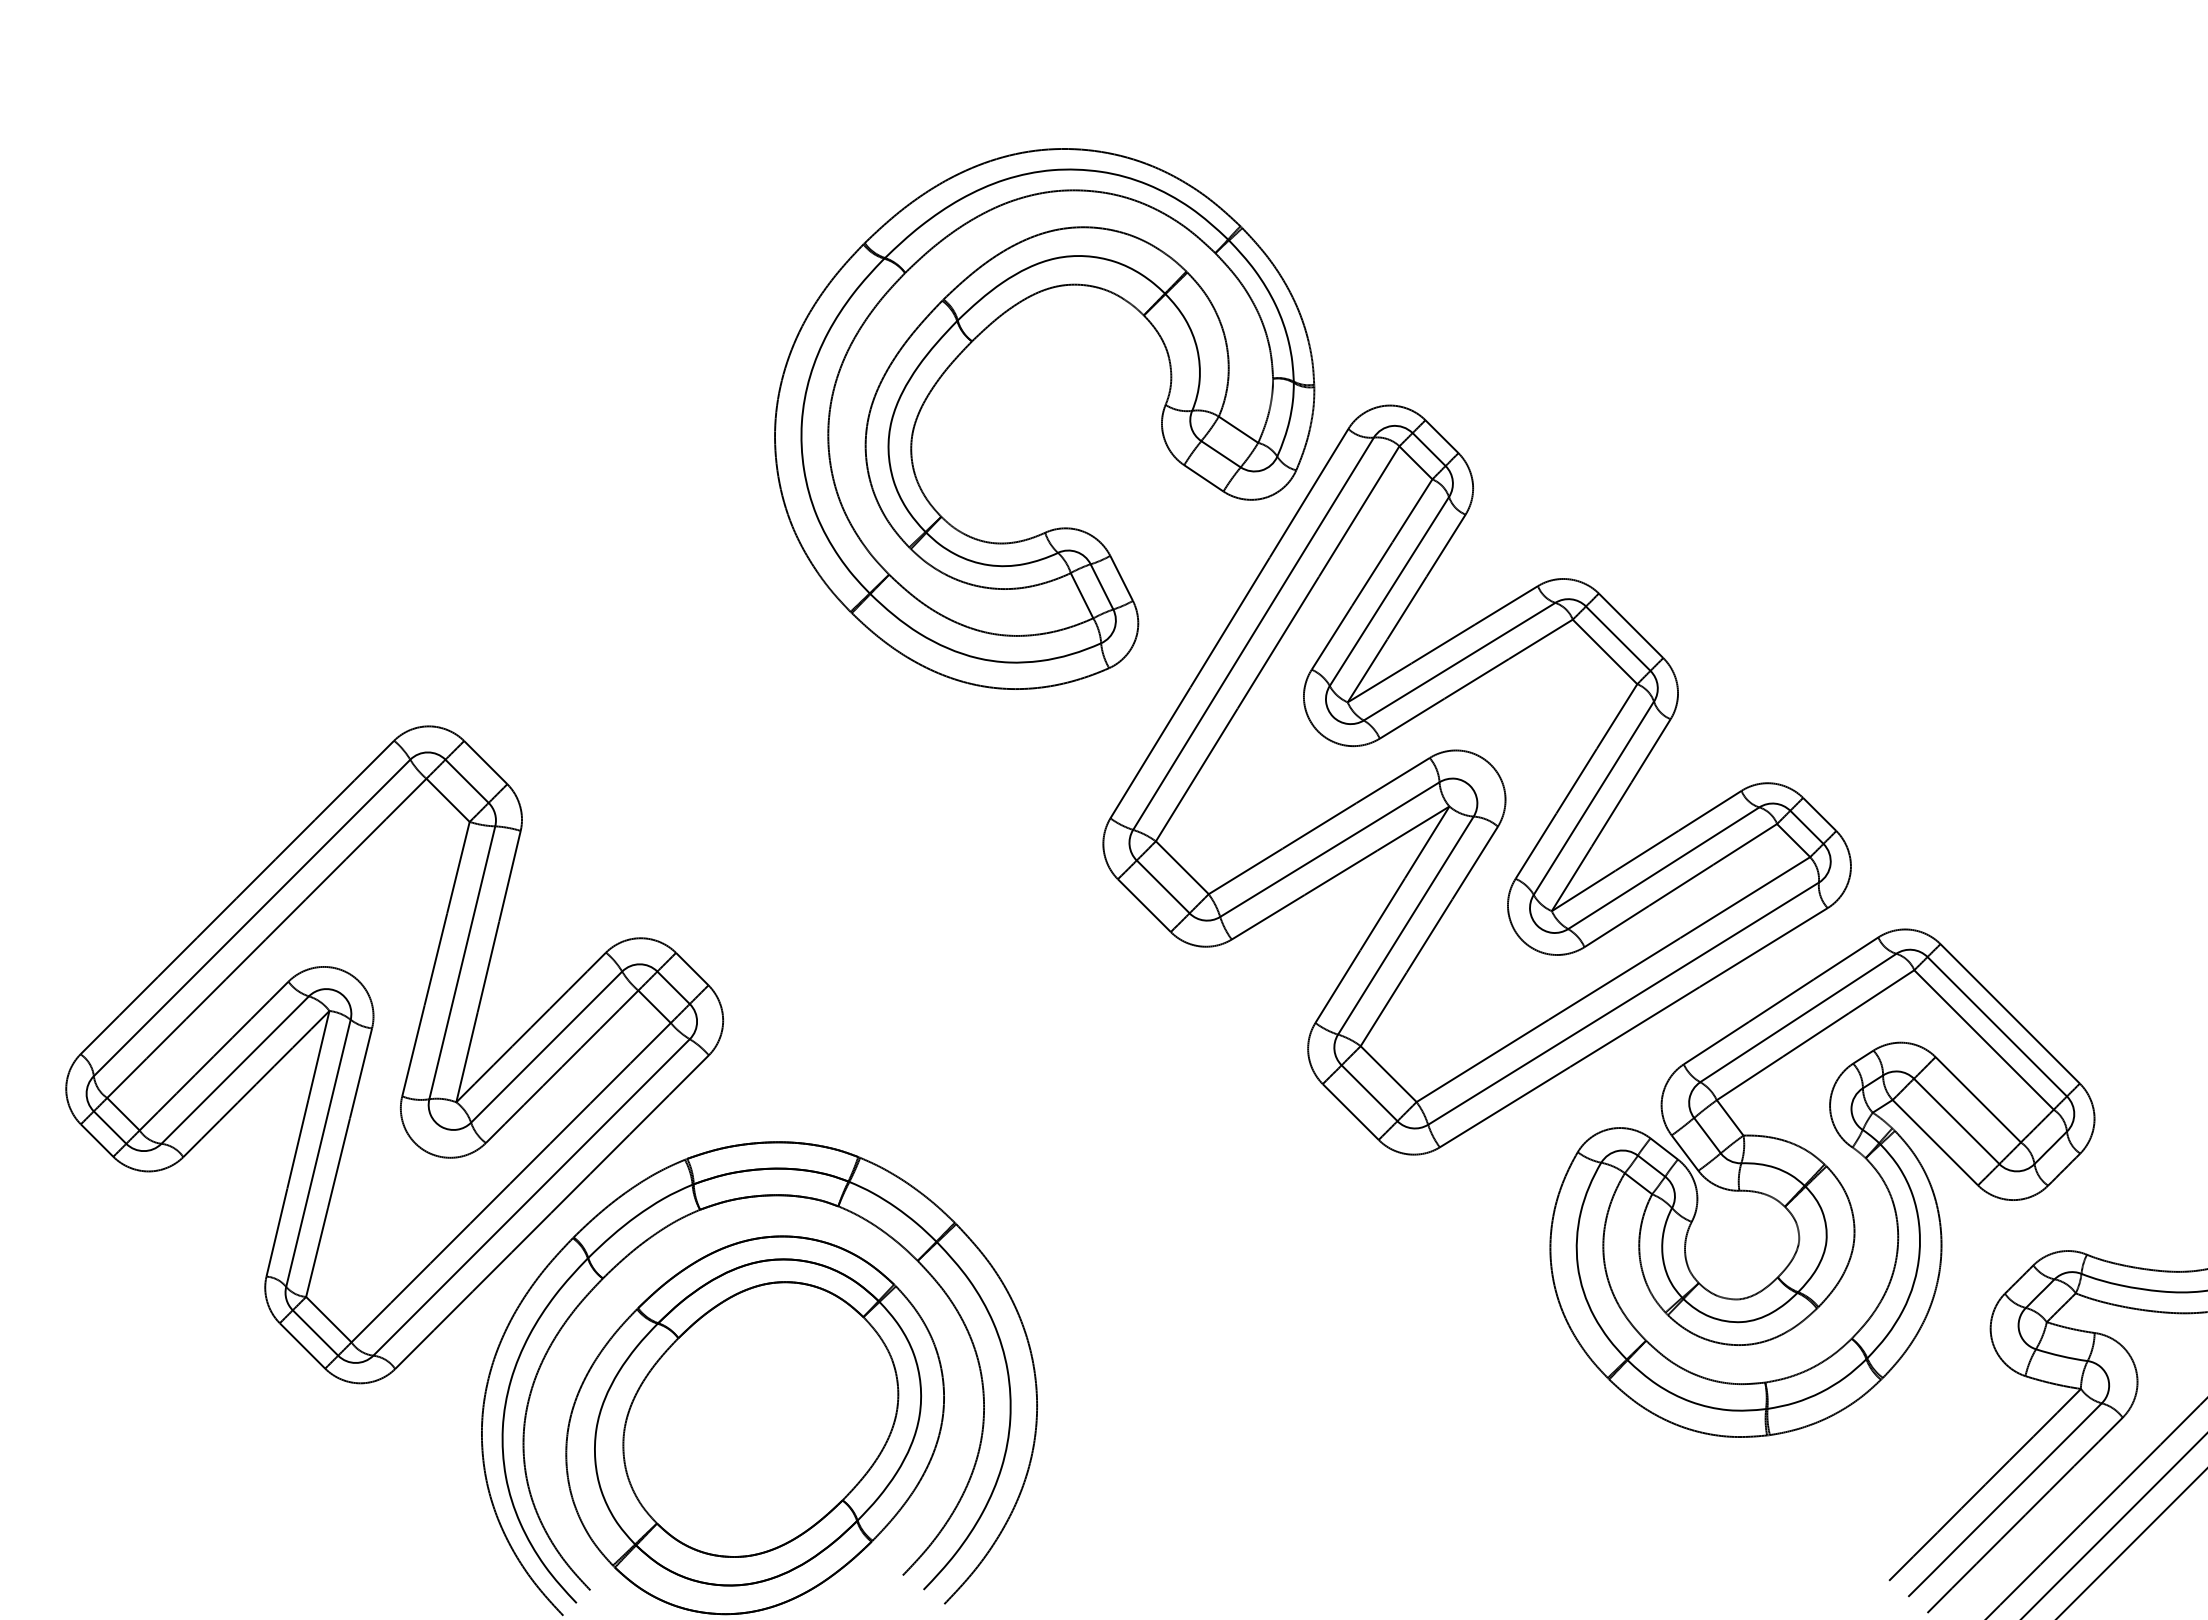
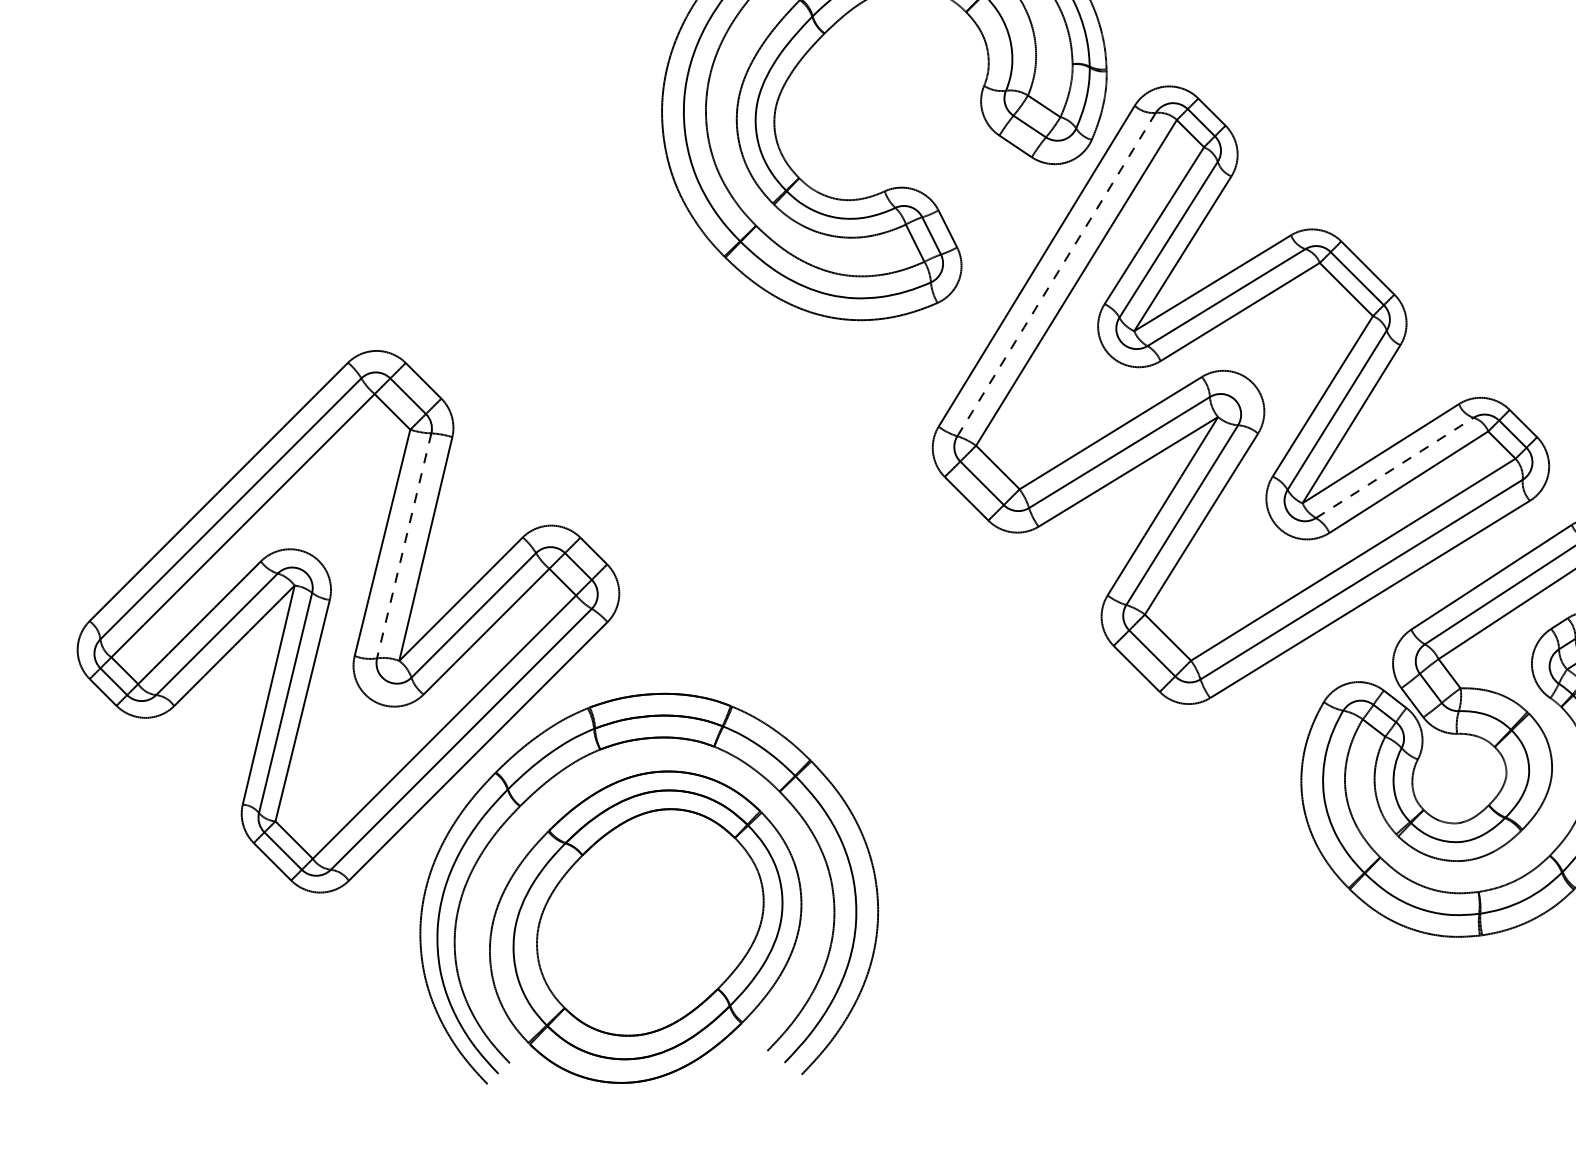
line: (1253, 633) -> (1056, 274), solid -> dashed
line: (1664, 868) -> (1395, 468), solid -> dashed
line: (462, 963) -> (404, 546), solid -> dashed

